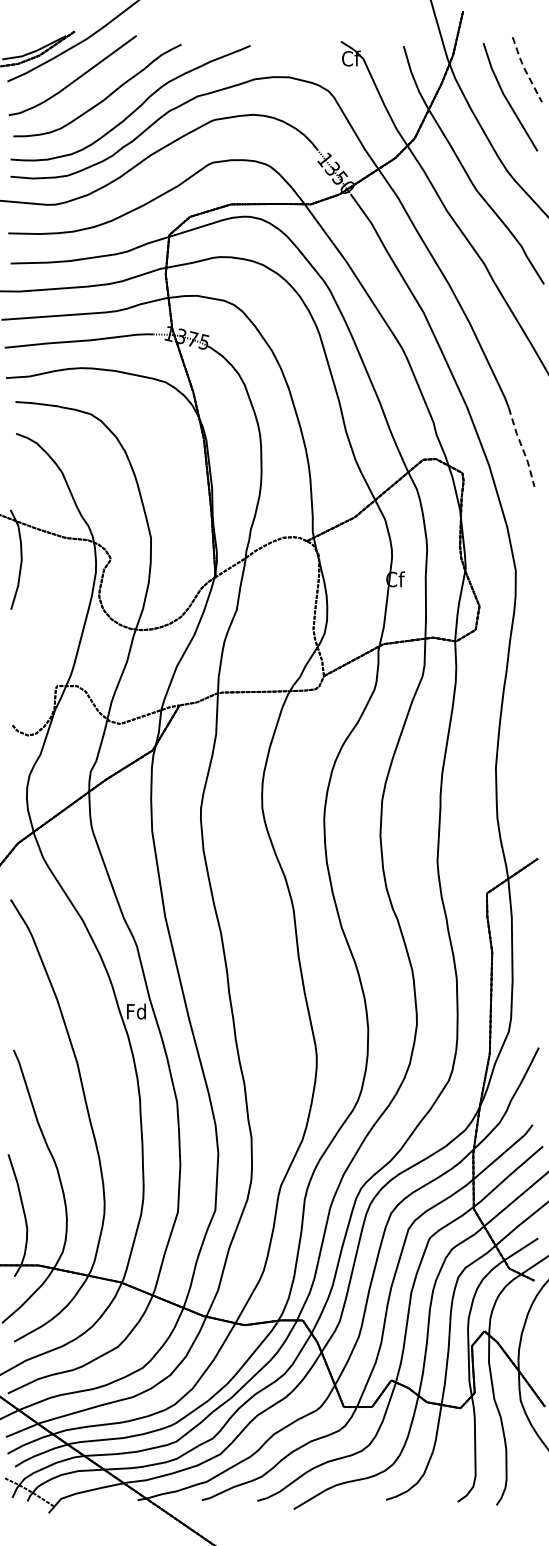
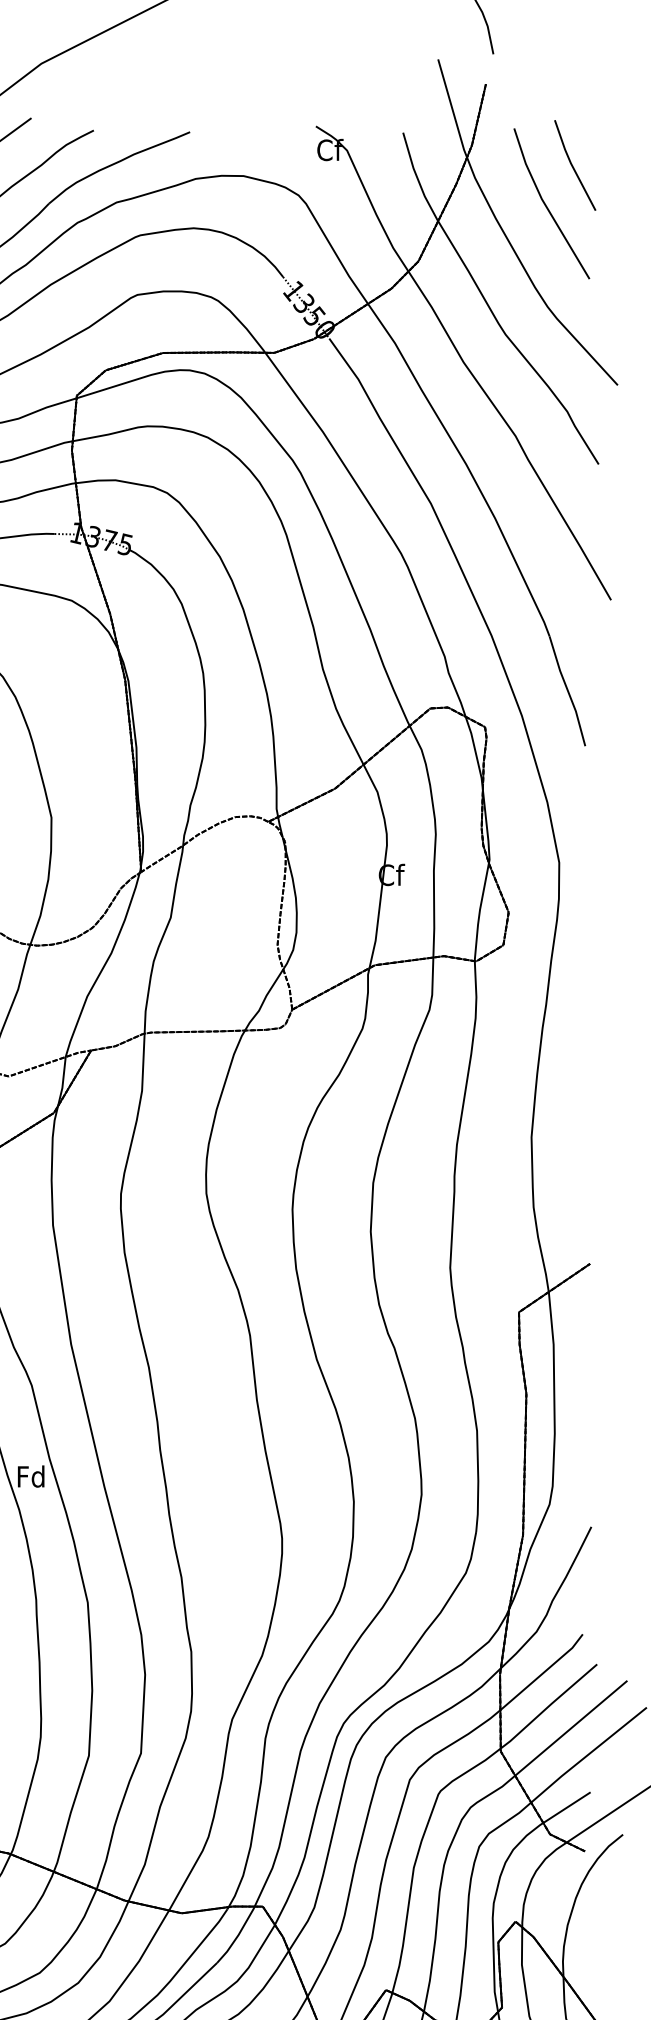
line: (525, 69) -> (572, 165), dashed -> solid
line: (522, 447) -> (568, 691), dashed -> solid

